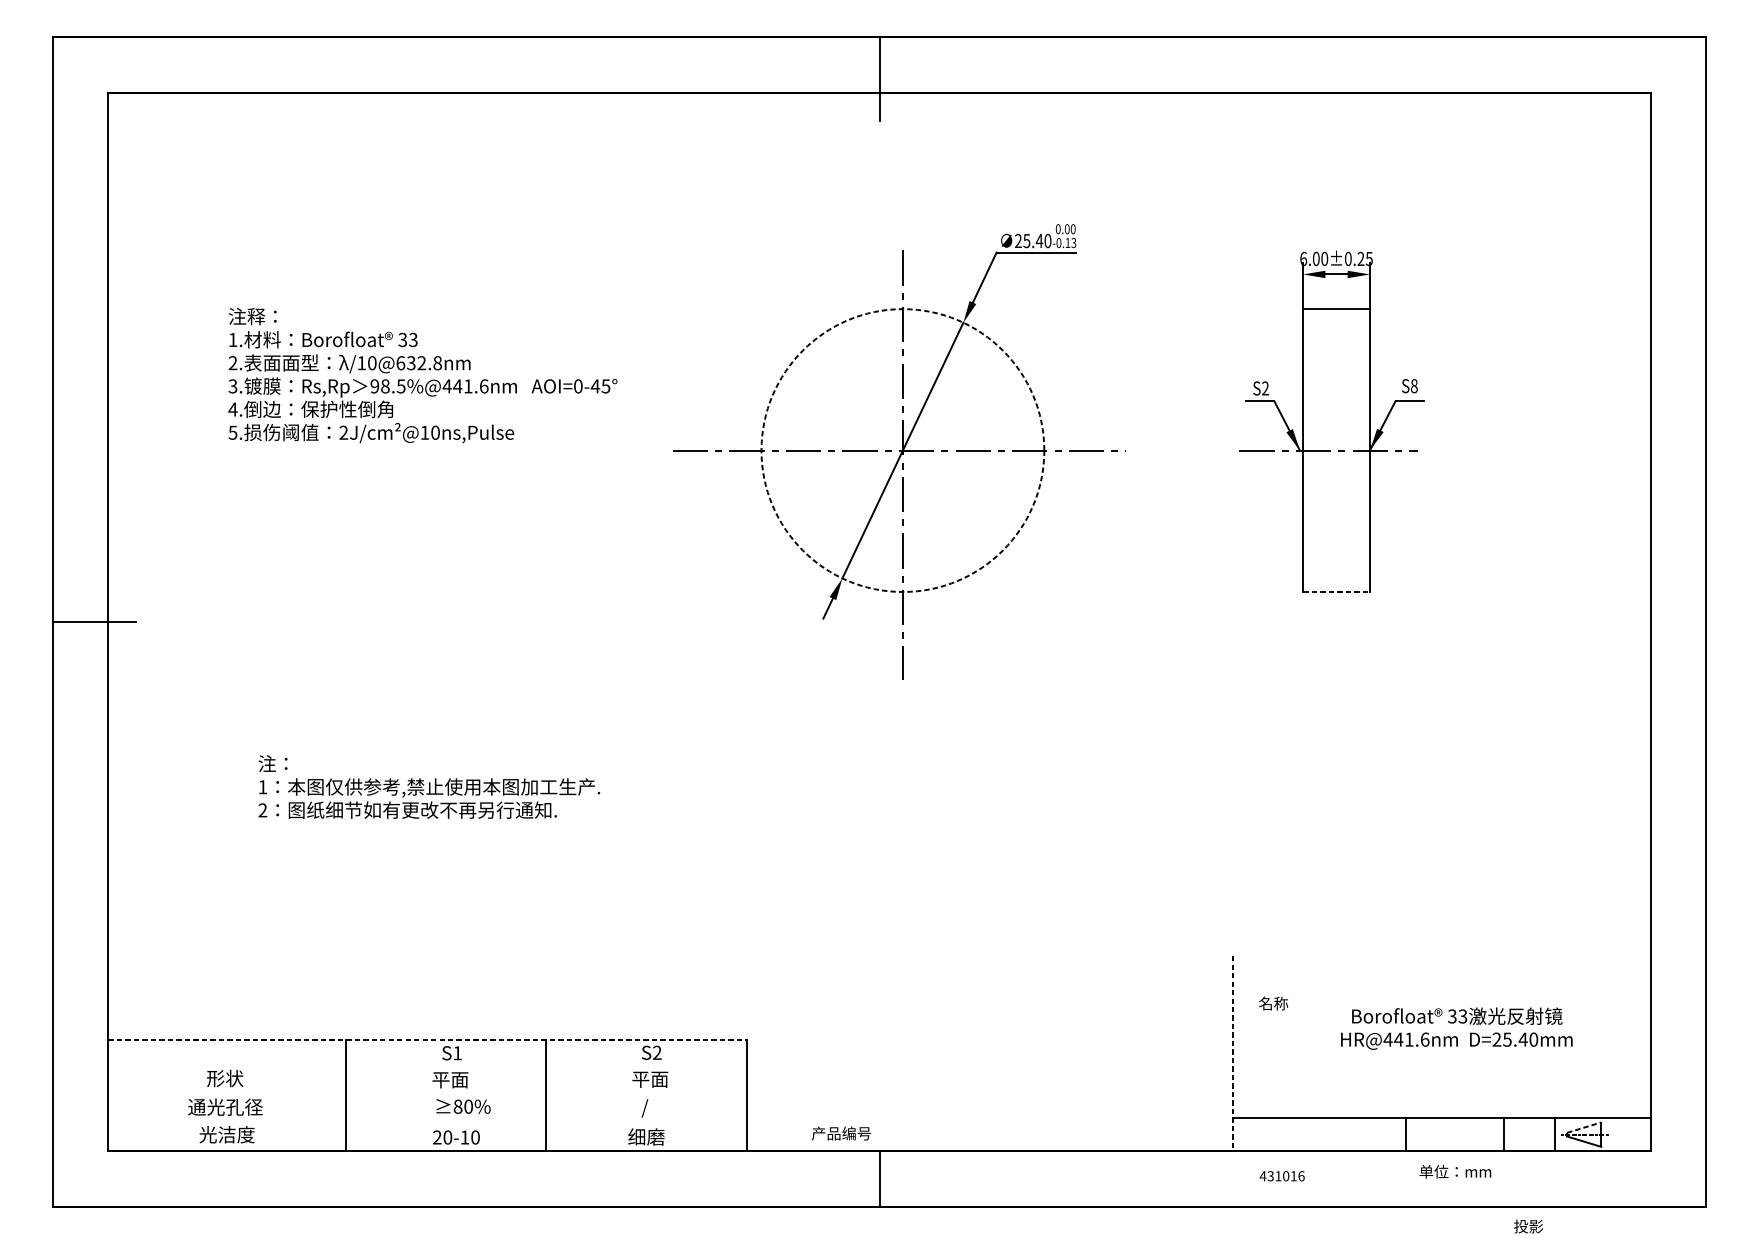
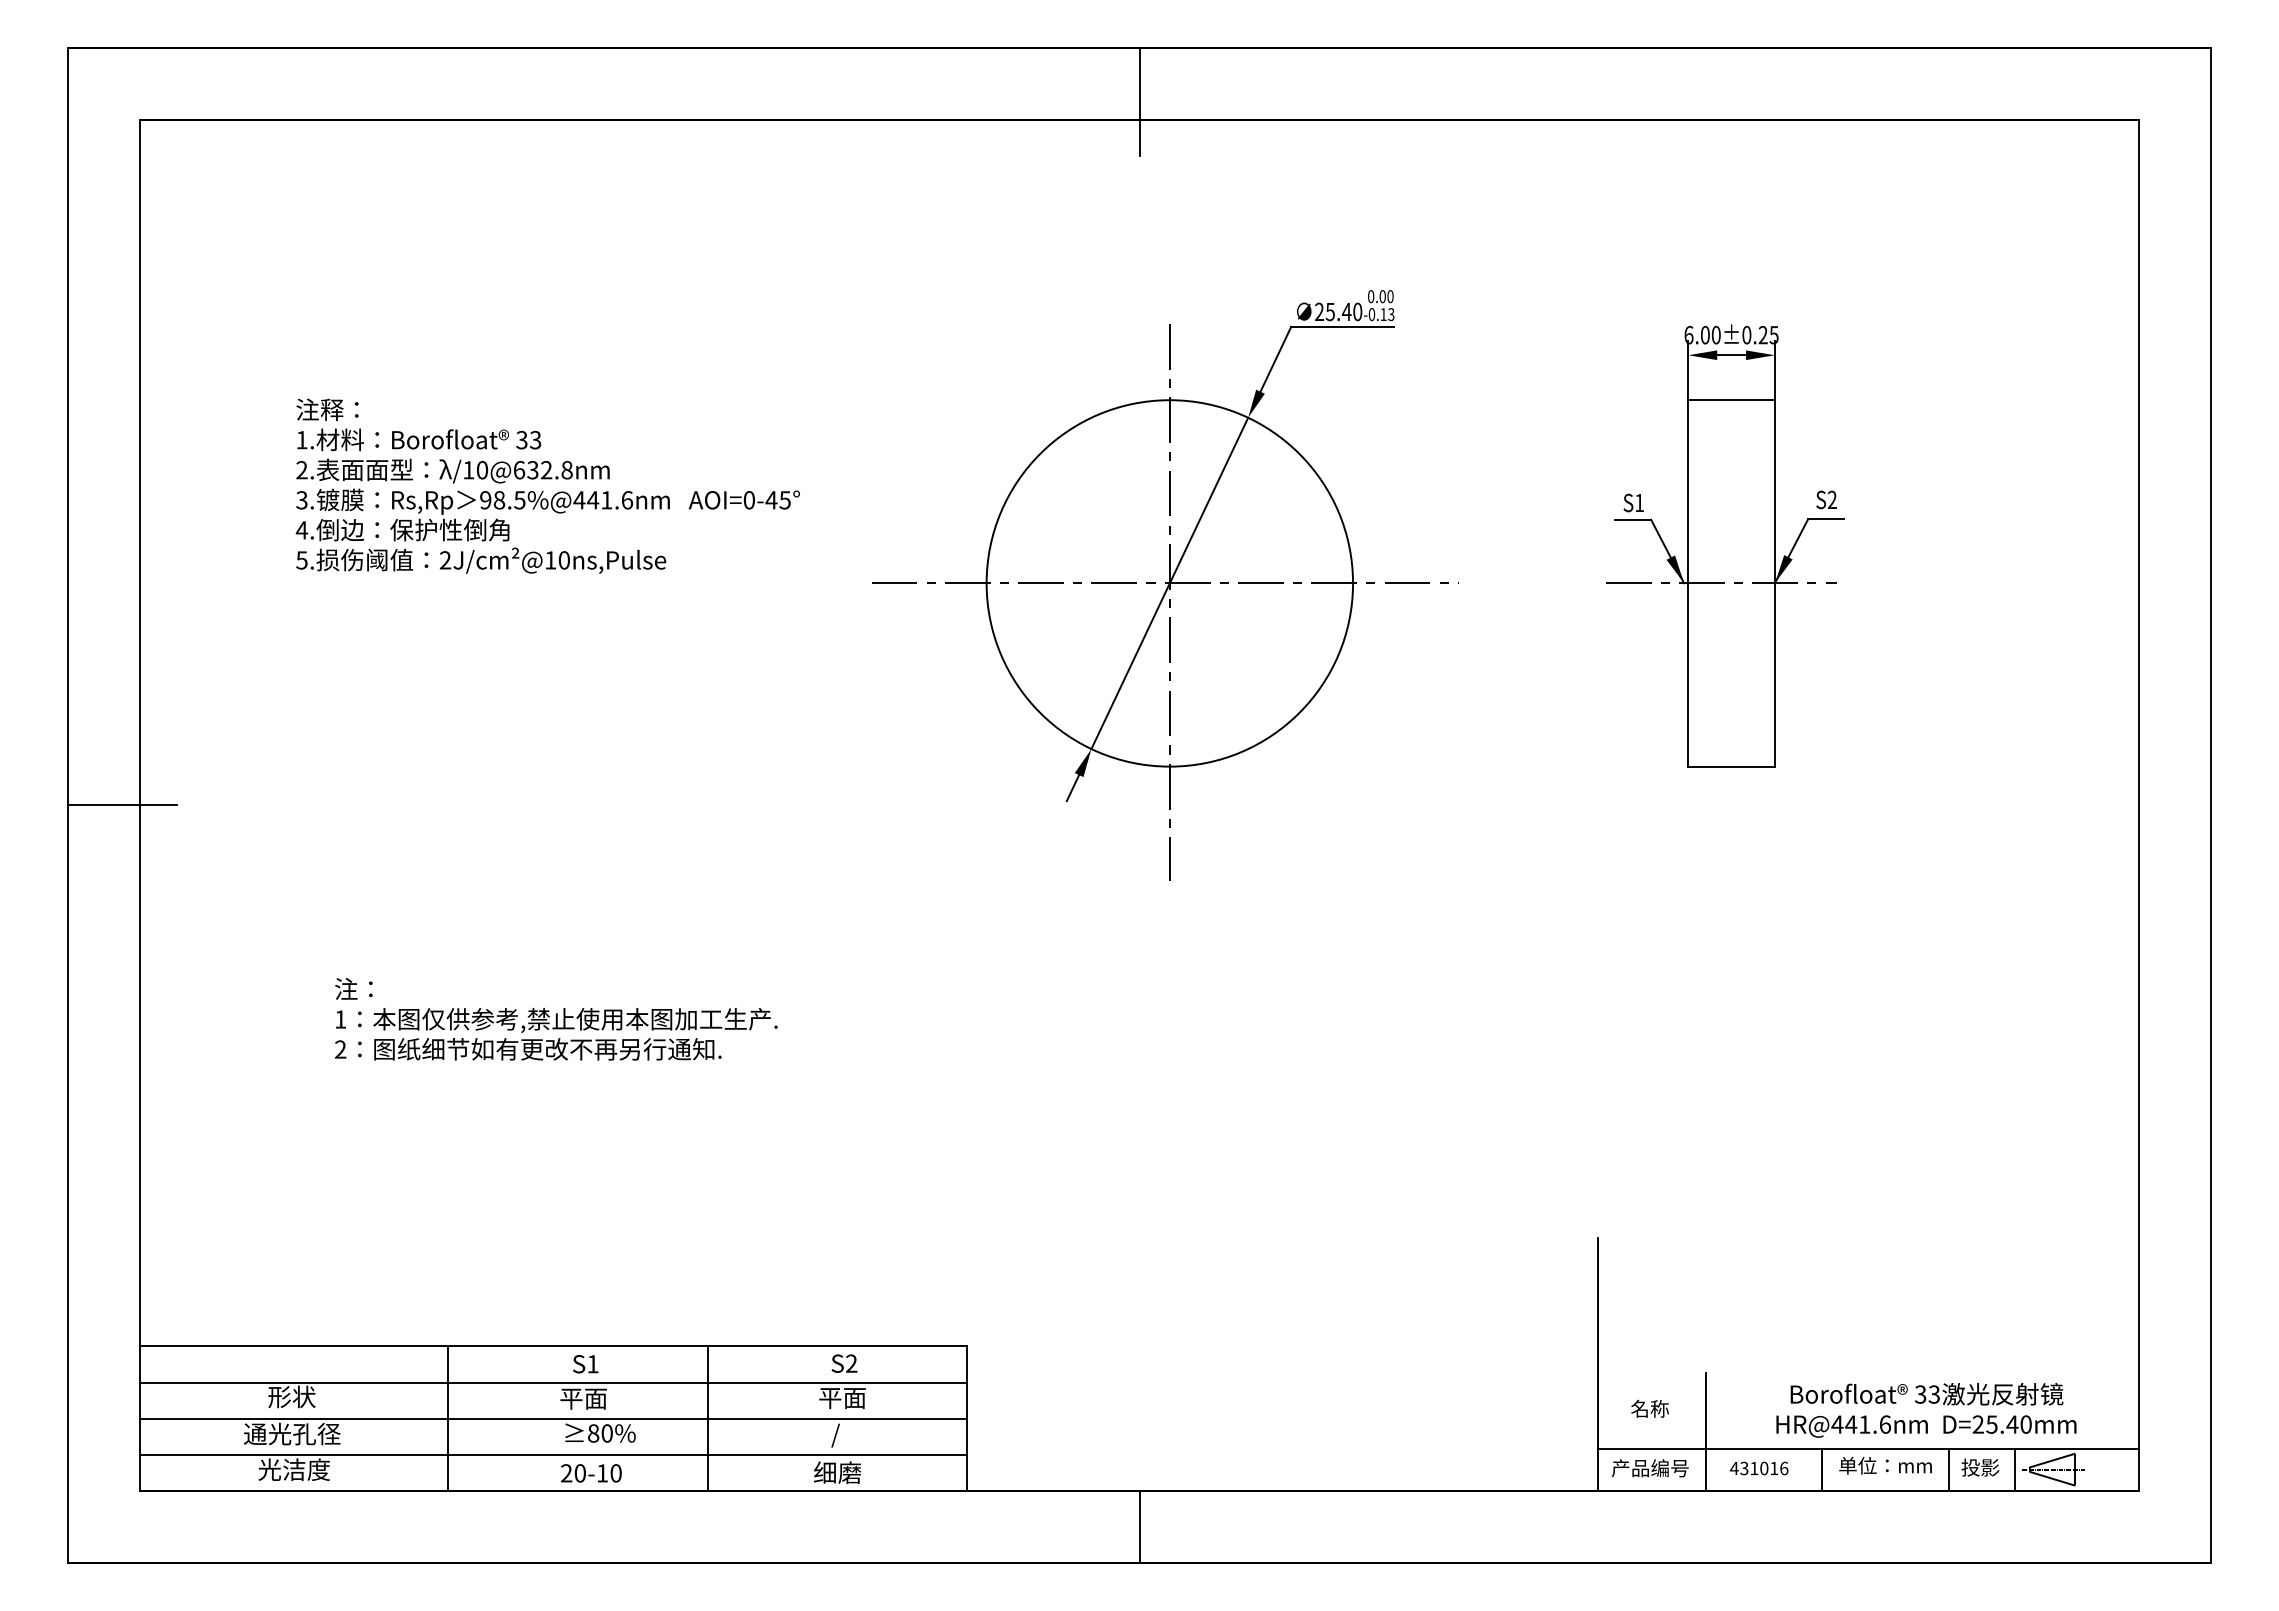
text: (1413, 385) -> (1831, 499), S8 -> S2
text: (1265, 388) -> (1639, 502), S2 -> S1
circle: (902, 450) -> (1169, 583), dashed -> solid
line: (1337, 591) -> (1732, 766), dashed -> solid
text: (1273, 1003) -> (1649, 1408), moved
text: (1456, 1028) -> (1926, 1410), moved
line: (427, 1039) -> (554, 1346), dashed -> solid
line: (1233, 1054) -> (1597, 1365), dashed -> solid
line: (427, 1067) -> (553, 1382), added
line: (427, 1095) -> (553, 1418), added
line: (1317, 1105) -> (1706, 1431), added
line: (427, 1122) -> (553, 1454), added
line: (1584, 1127) -> (2052, 1460), dashed -> solid
text: (841, 1133) -> (1650, 1468), moved
text: (1455, 1171) -> (1885, 1465), moved
text: (1282, 1176) -> (1759, 1468), moved
text: (1528, 1226) -> (1980, 1467), moved

